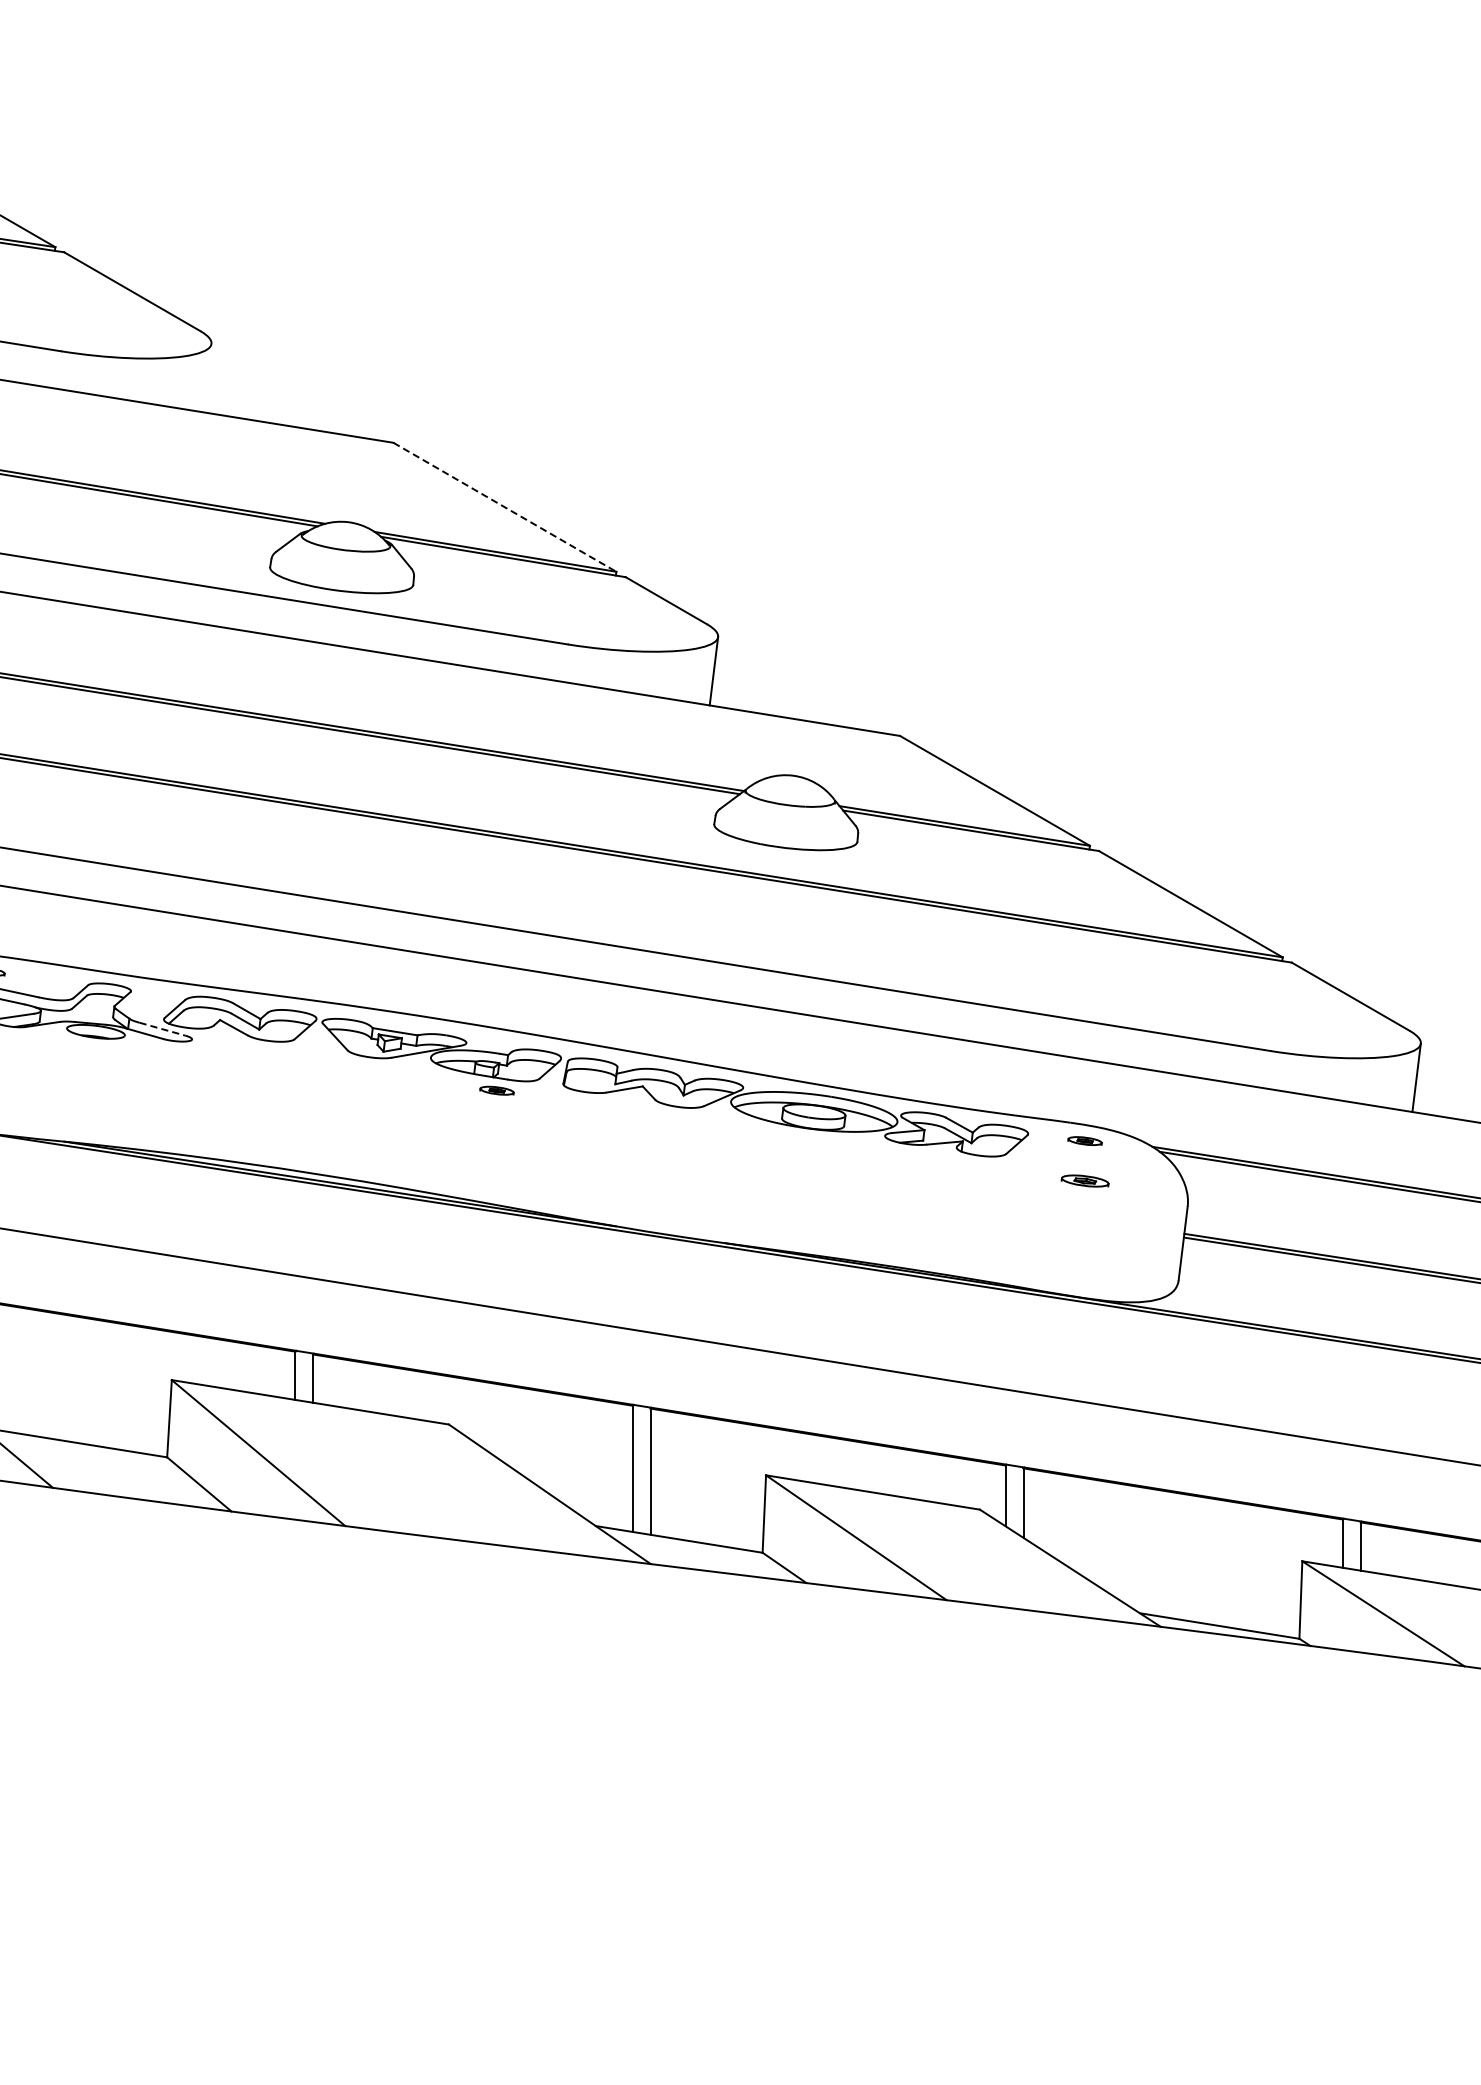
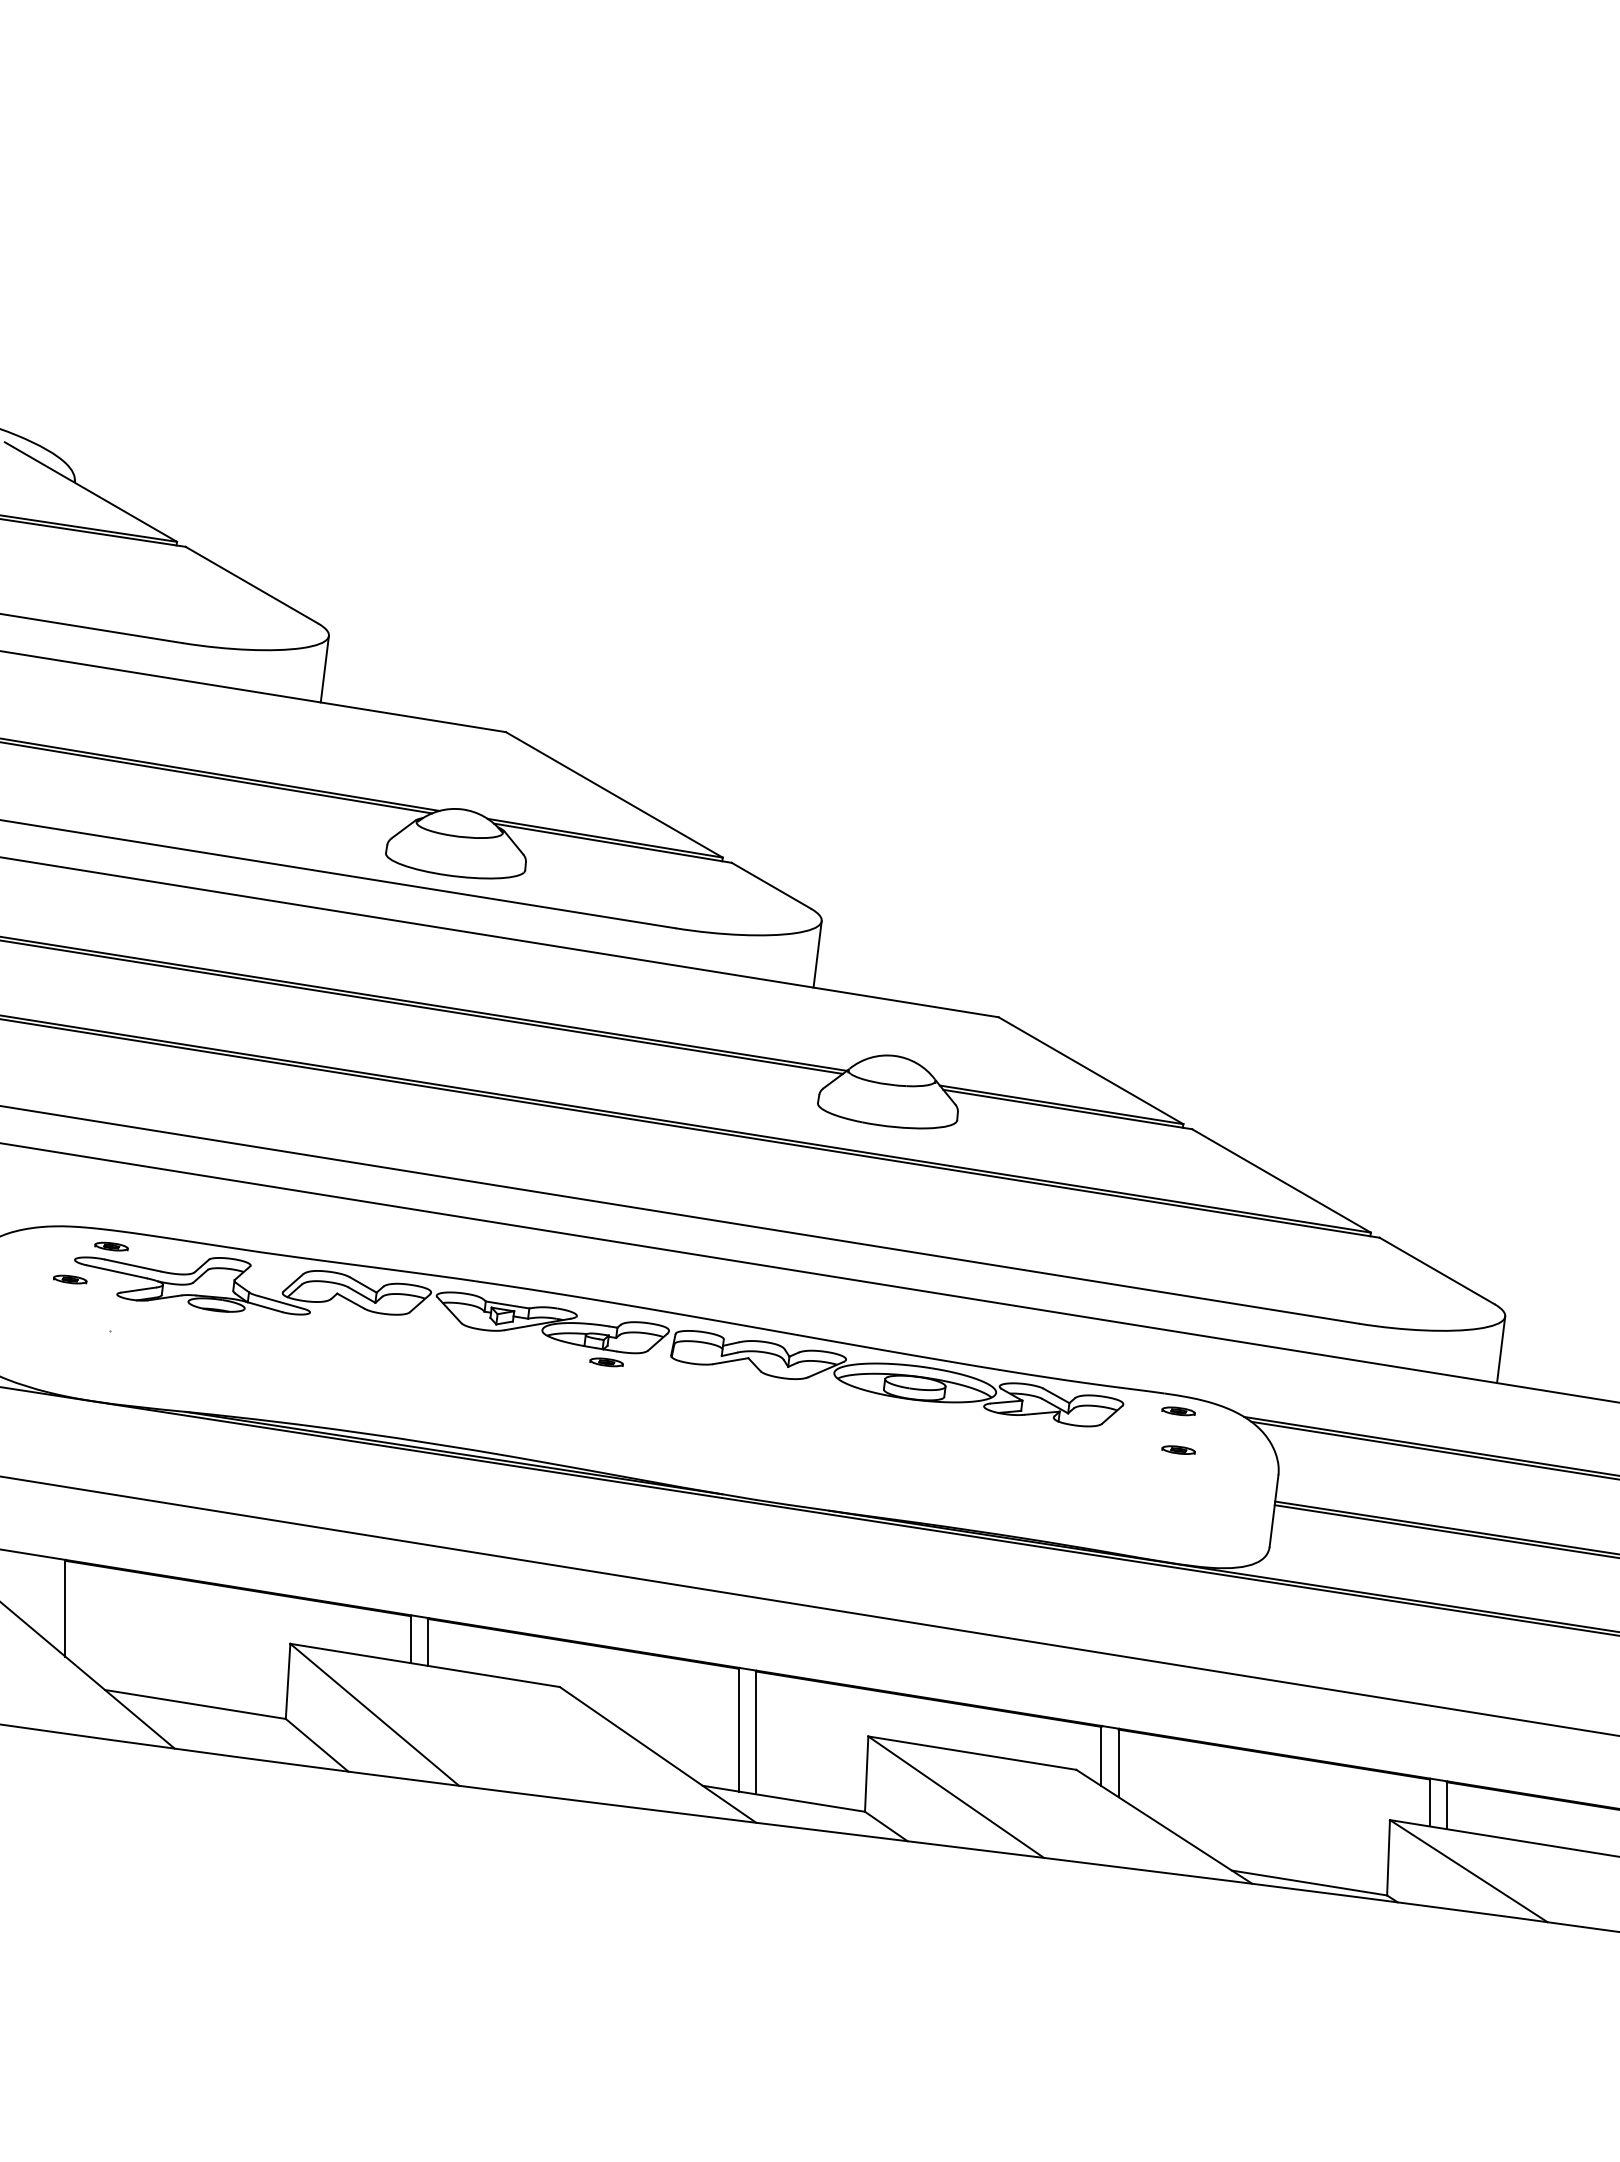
line: (206, 377) -> (324, 668), added
line: (505, 507) -> (614, 795), dashed -> solid
line: (162, 1029) -> (281, 1302), dashed -> solid
part: (1084, 1180) -> (1178, 1449), size x0.71

